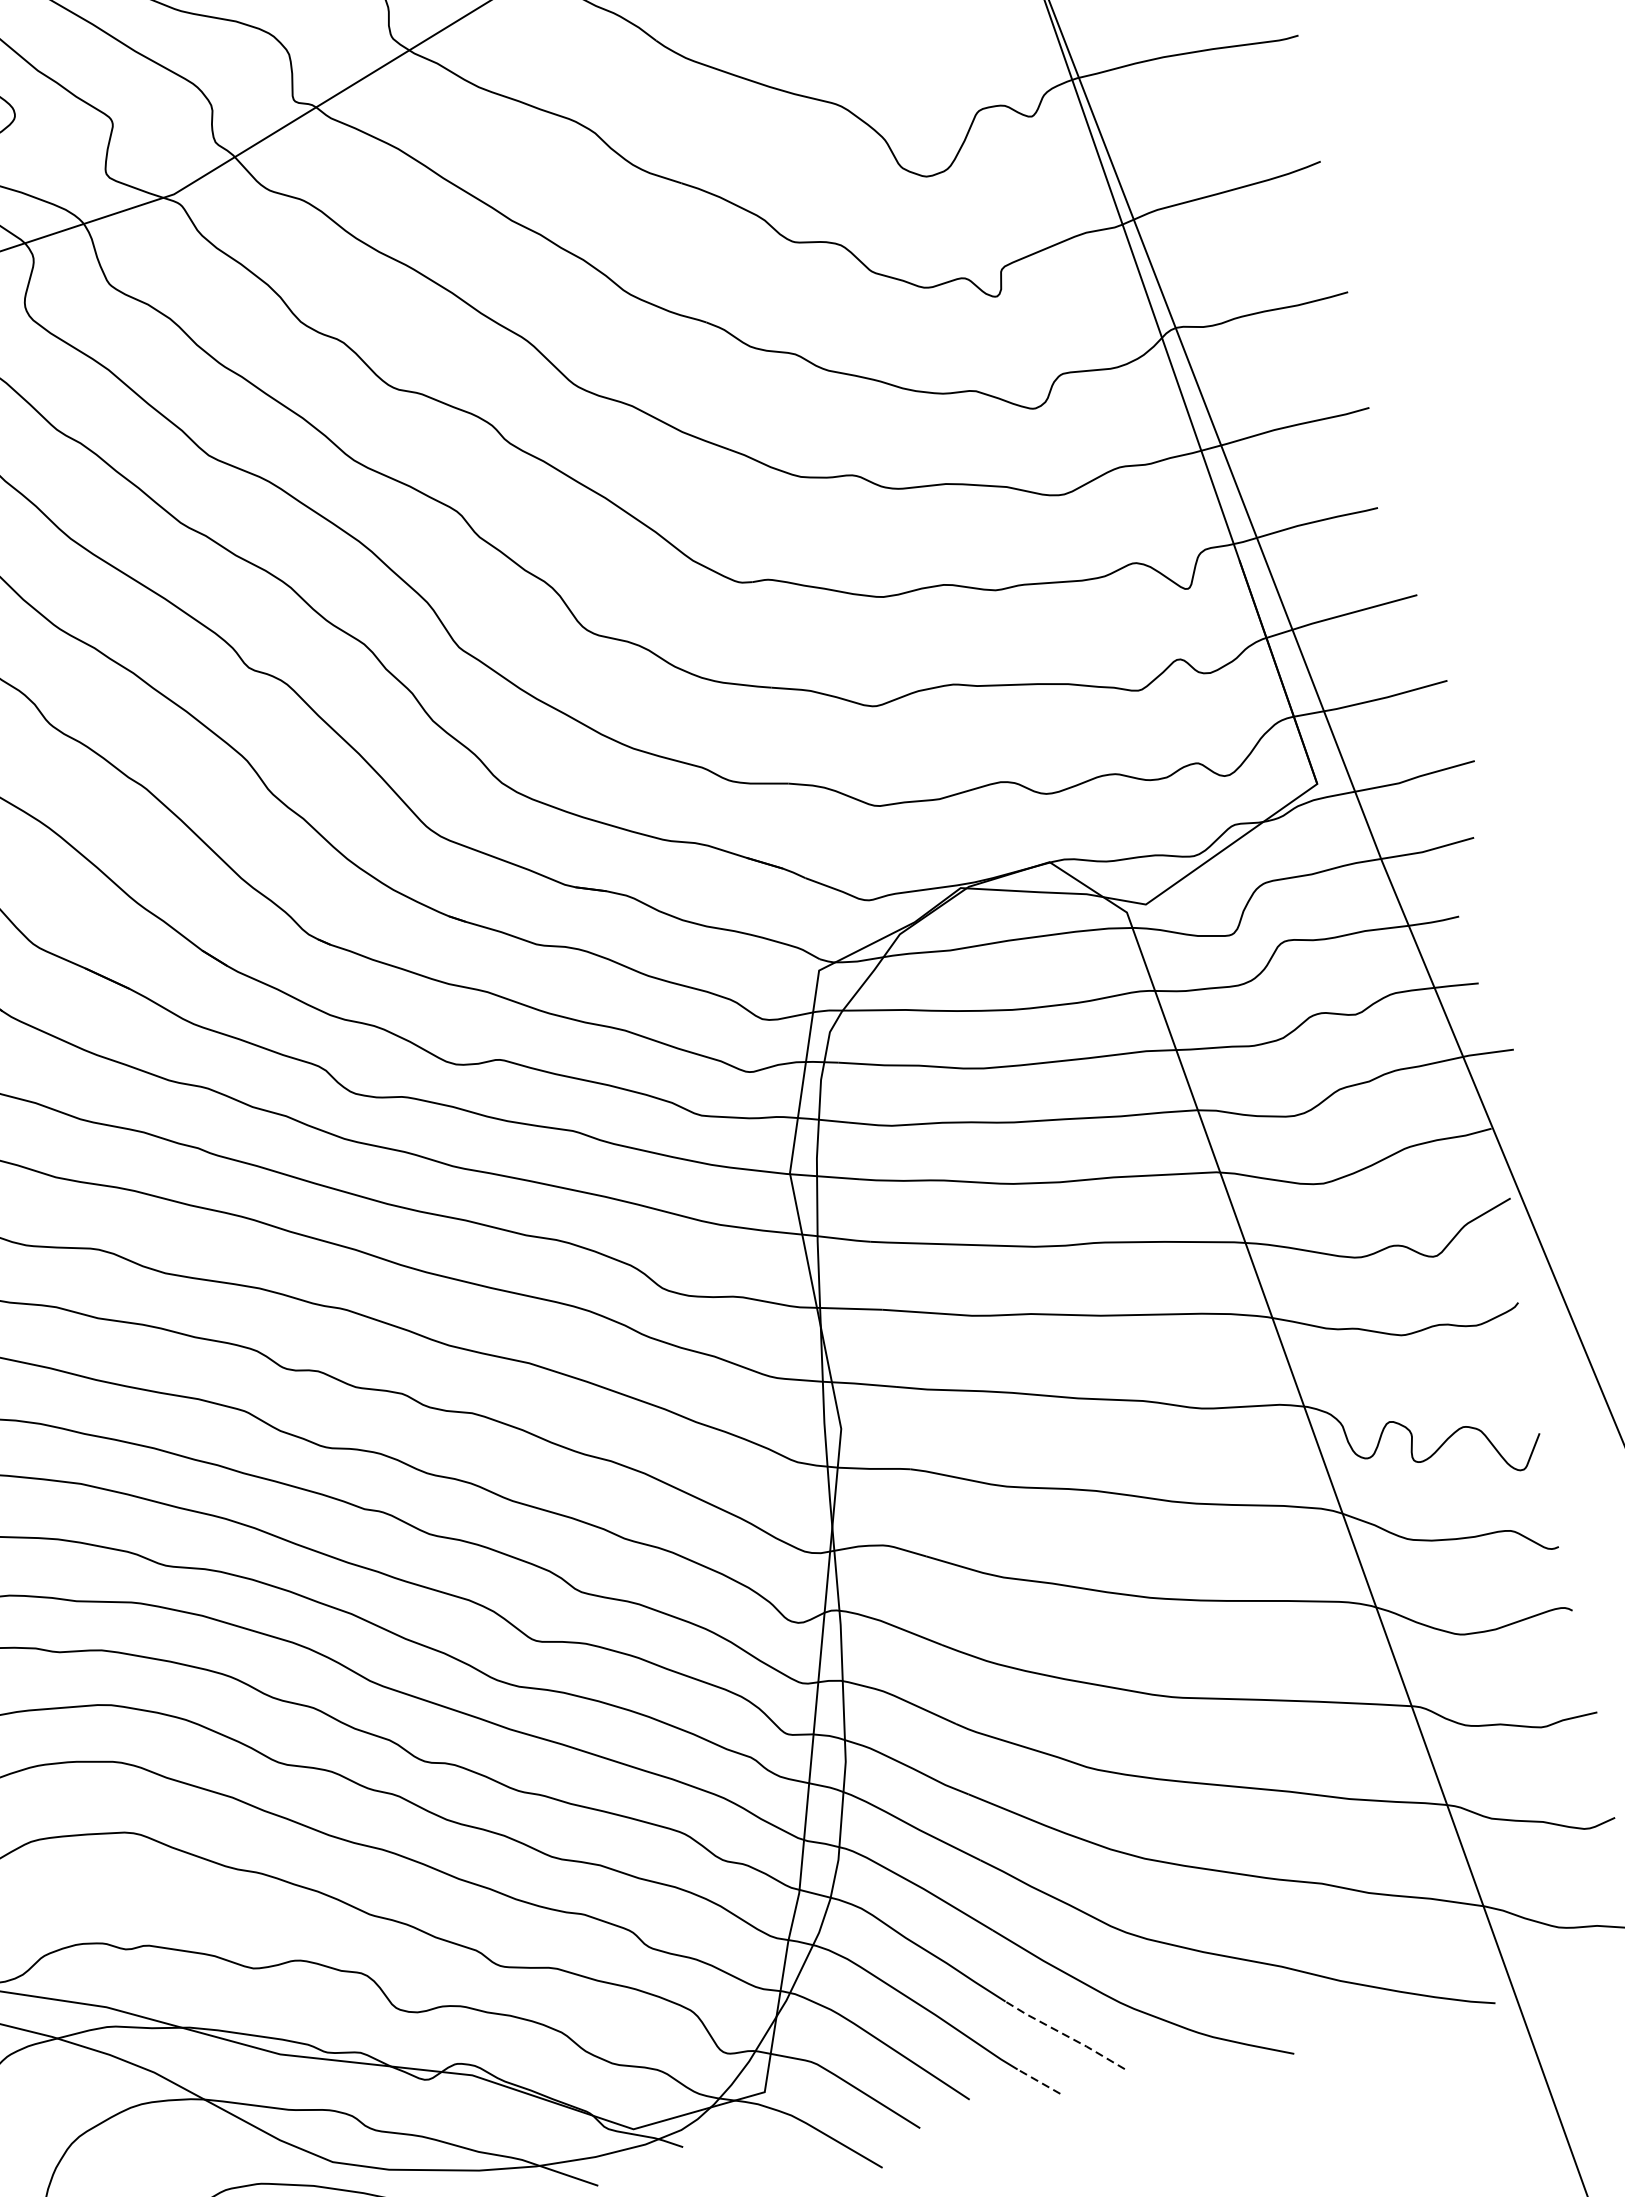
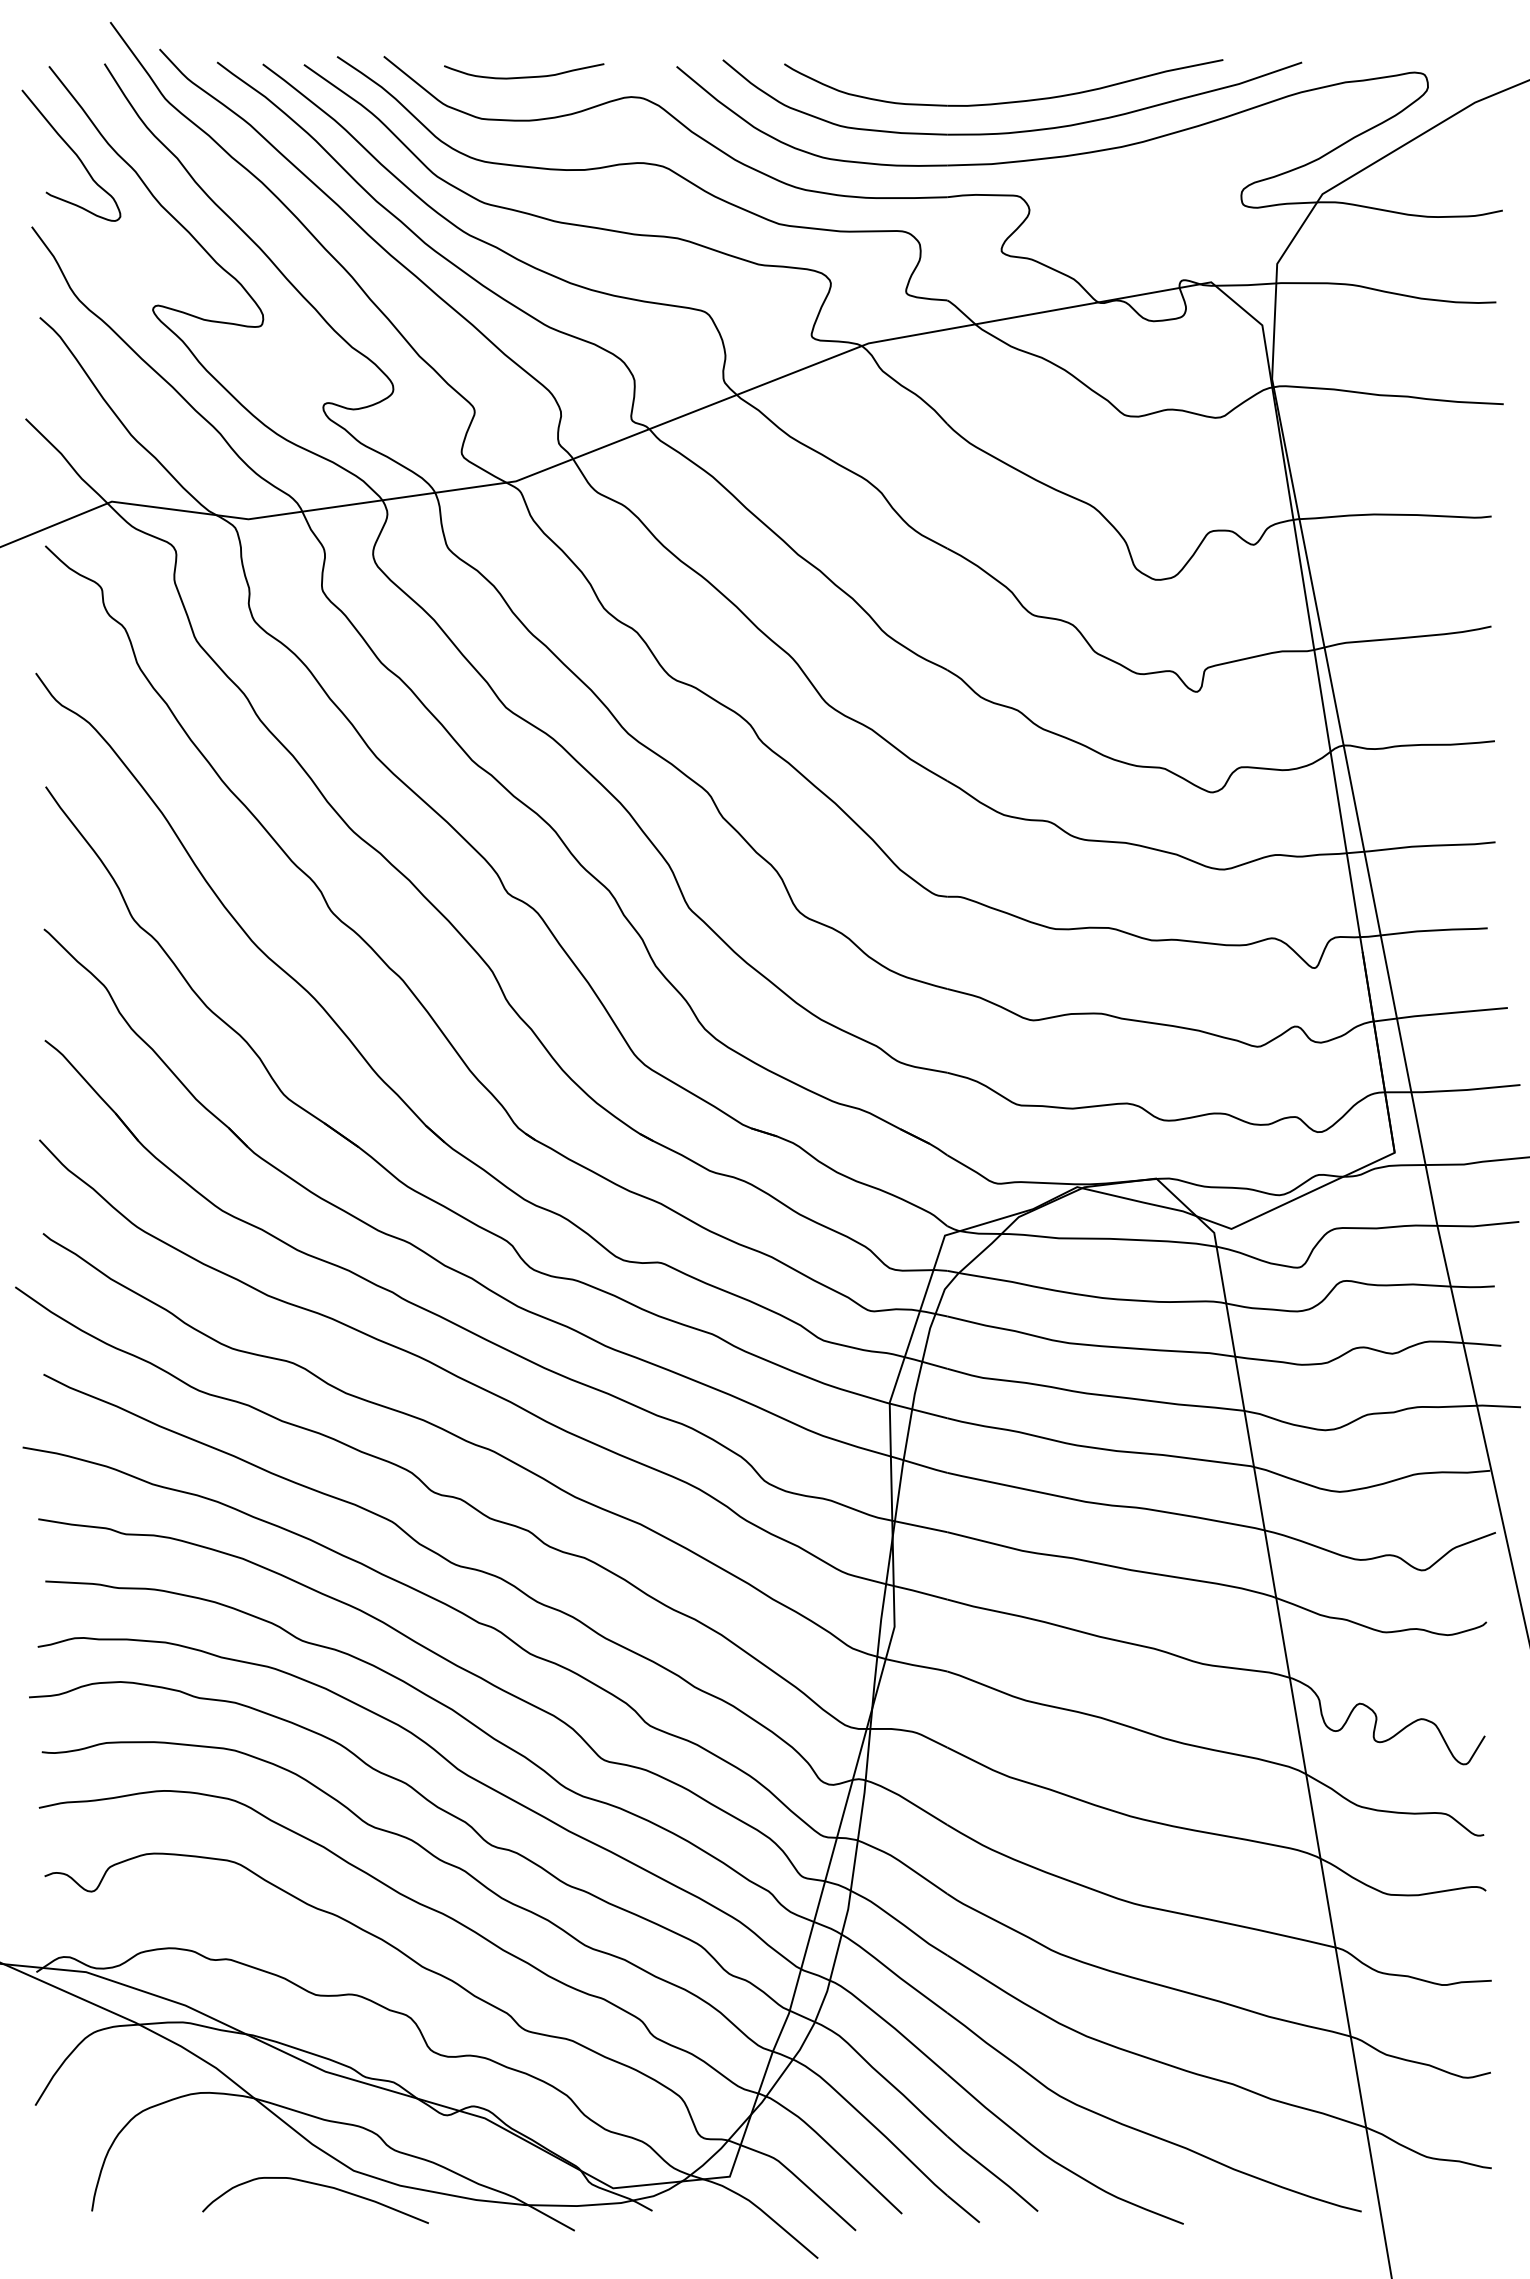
line: (1064, 2034) -> (992, 2173), dashed -> solid
line: (1038, 2080) -> (963, 2208), dashed -> solid

